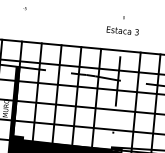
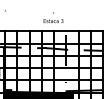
text: (123, 25) -> (53, 17), moved

